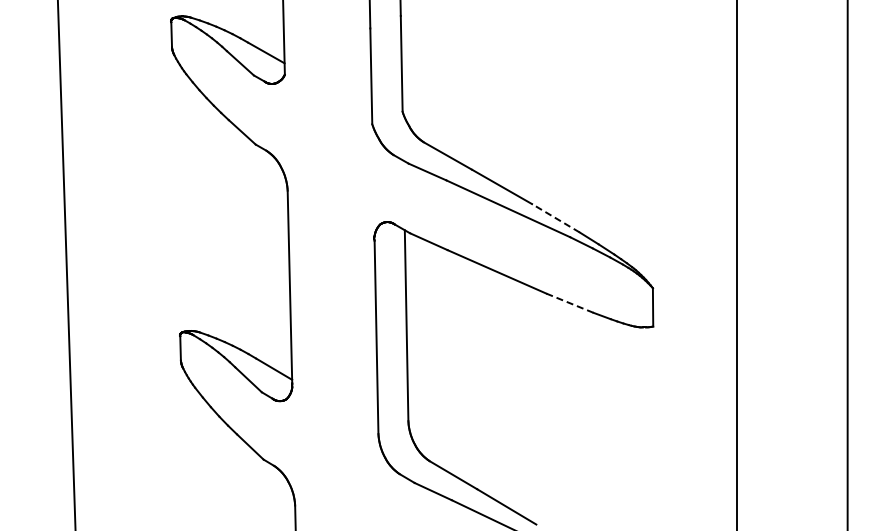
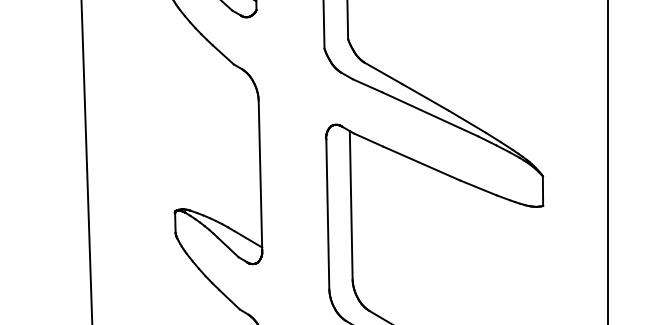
line: (555, 218) -> (467, 121), dashed -> solid
line: (569, 303) -> (477, 188), dashed -> solid

